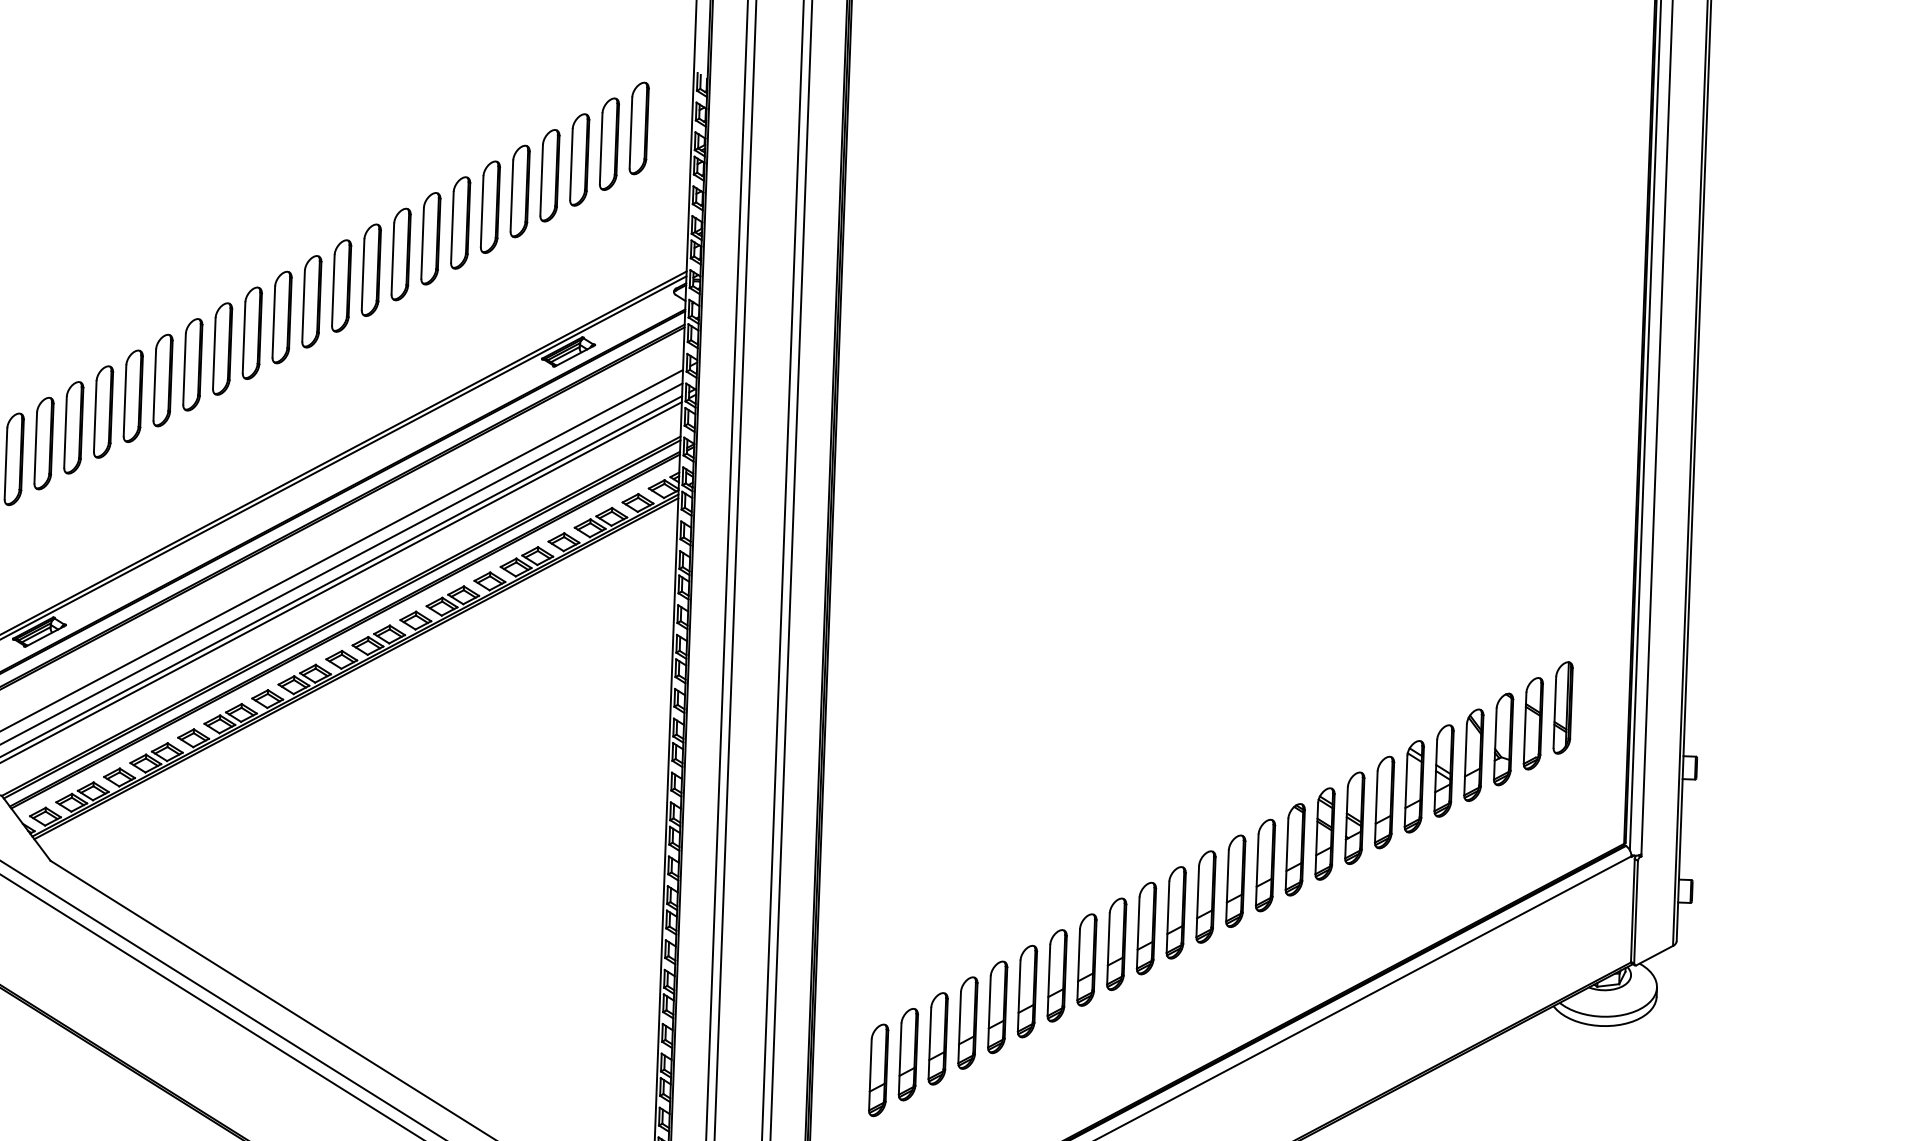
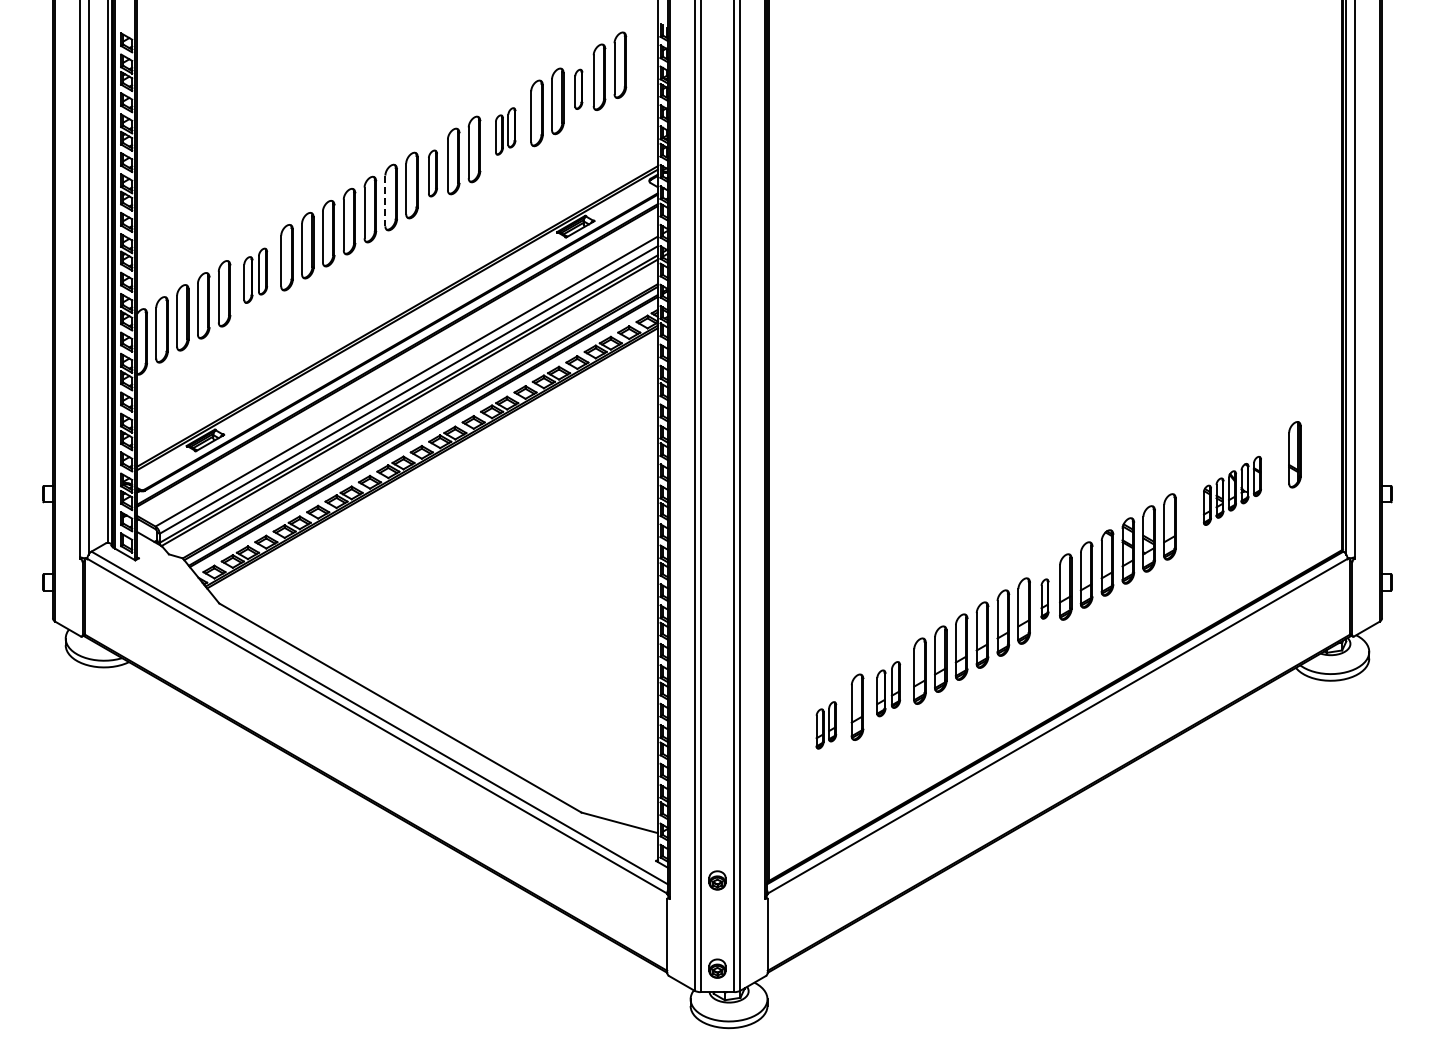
part: (579, 160) -> (578, 89), size x0.6
part: (475, 215) -> (505, 131), size x0.6
part: (370, 270) -> (432, 173), size x0.7
line: (303, 306) -> (385, 201), solid -> dashed
part: (118, 403) -> (255, 275), size x0.7
part: (1473, 754) -> (1232, 490), size x0.6
part: (1205, 896) -> (1044, 598), size x0.6
part: (982, 1014) -> (888, 688), size x0.7
part: (893, 1062) -> (826, 725), size x0.6

